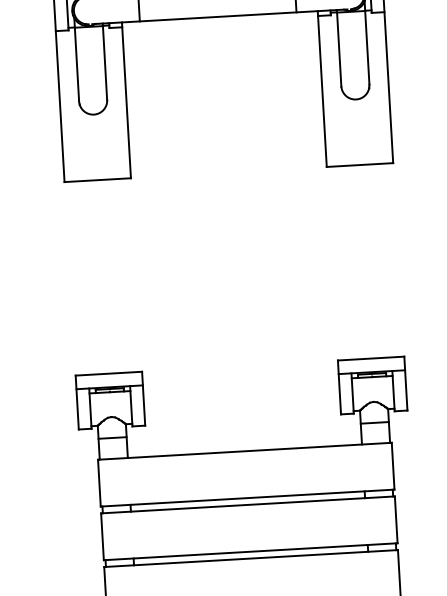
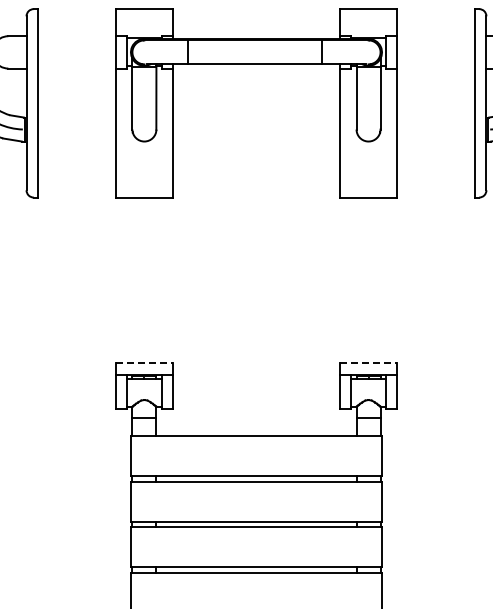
line: (372, 357) -> (369, 362), solid -> dashed
line: (108, 373) -> (144, 362), solid -> dashed

